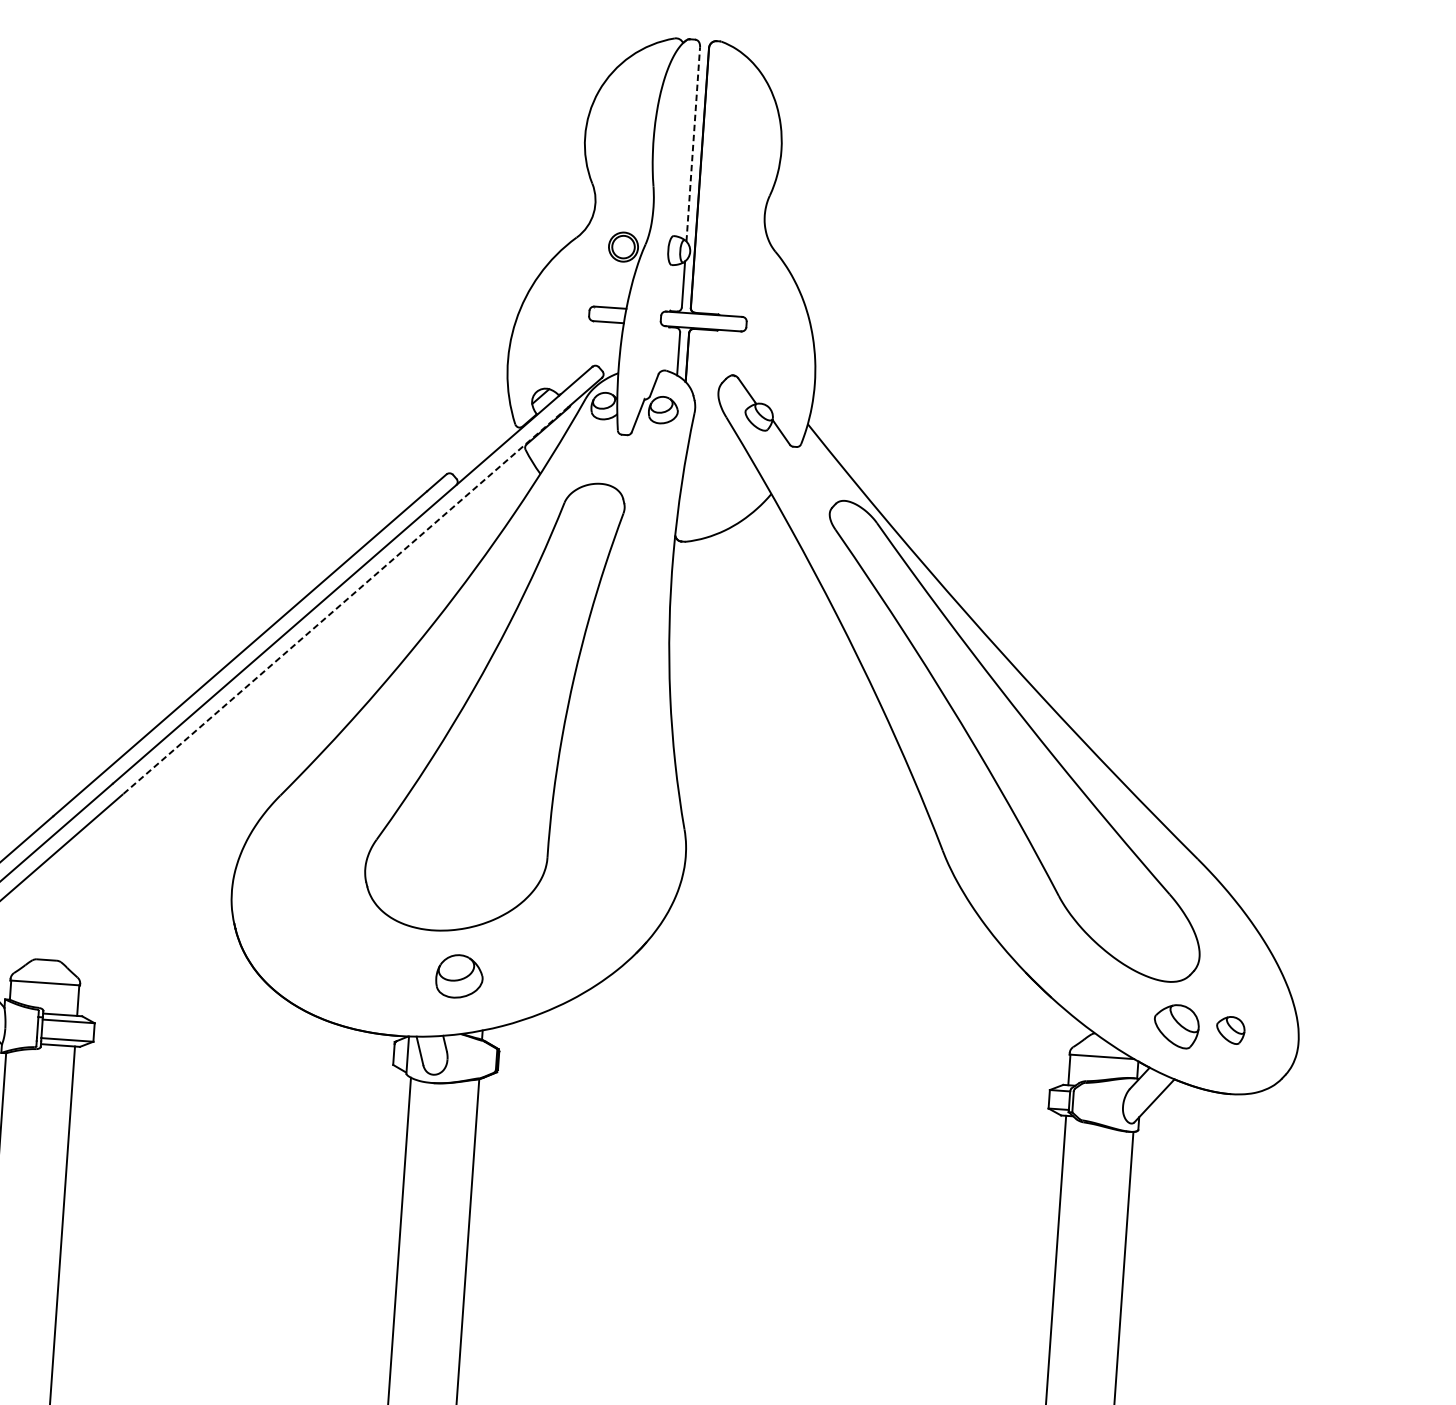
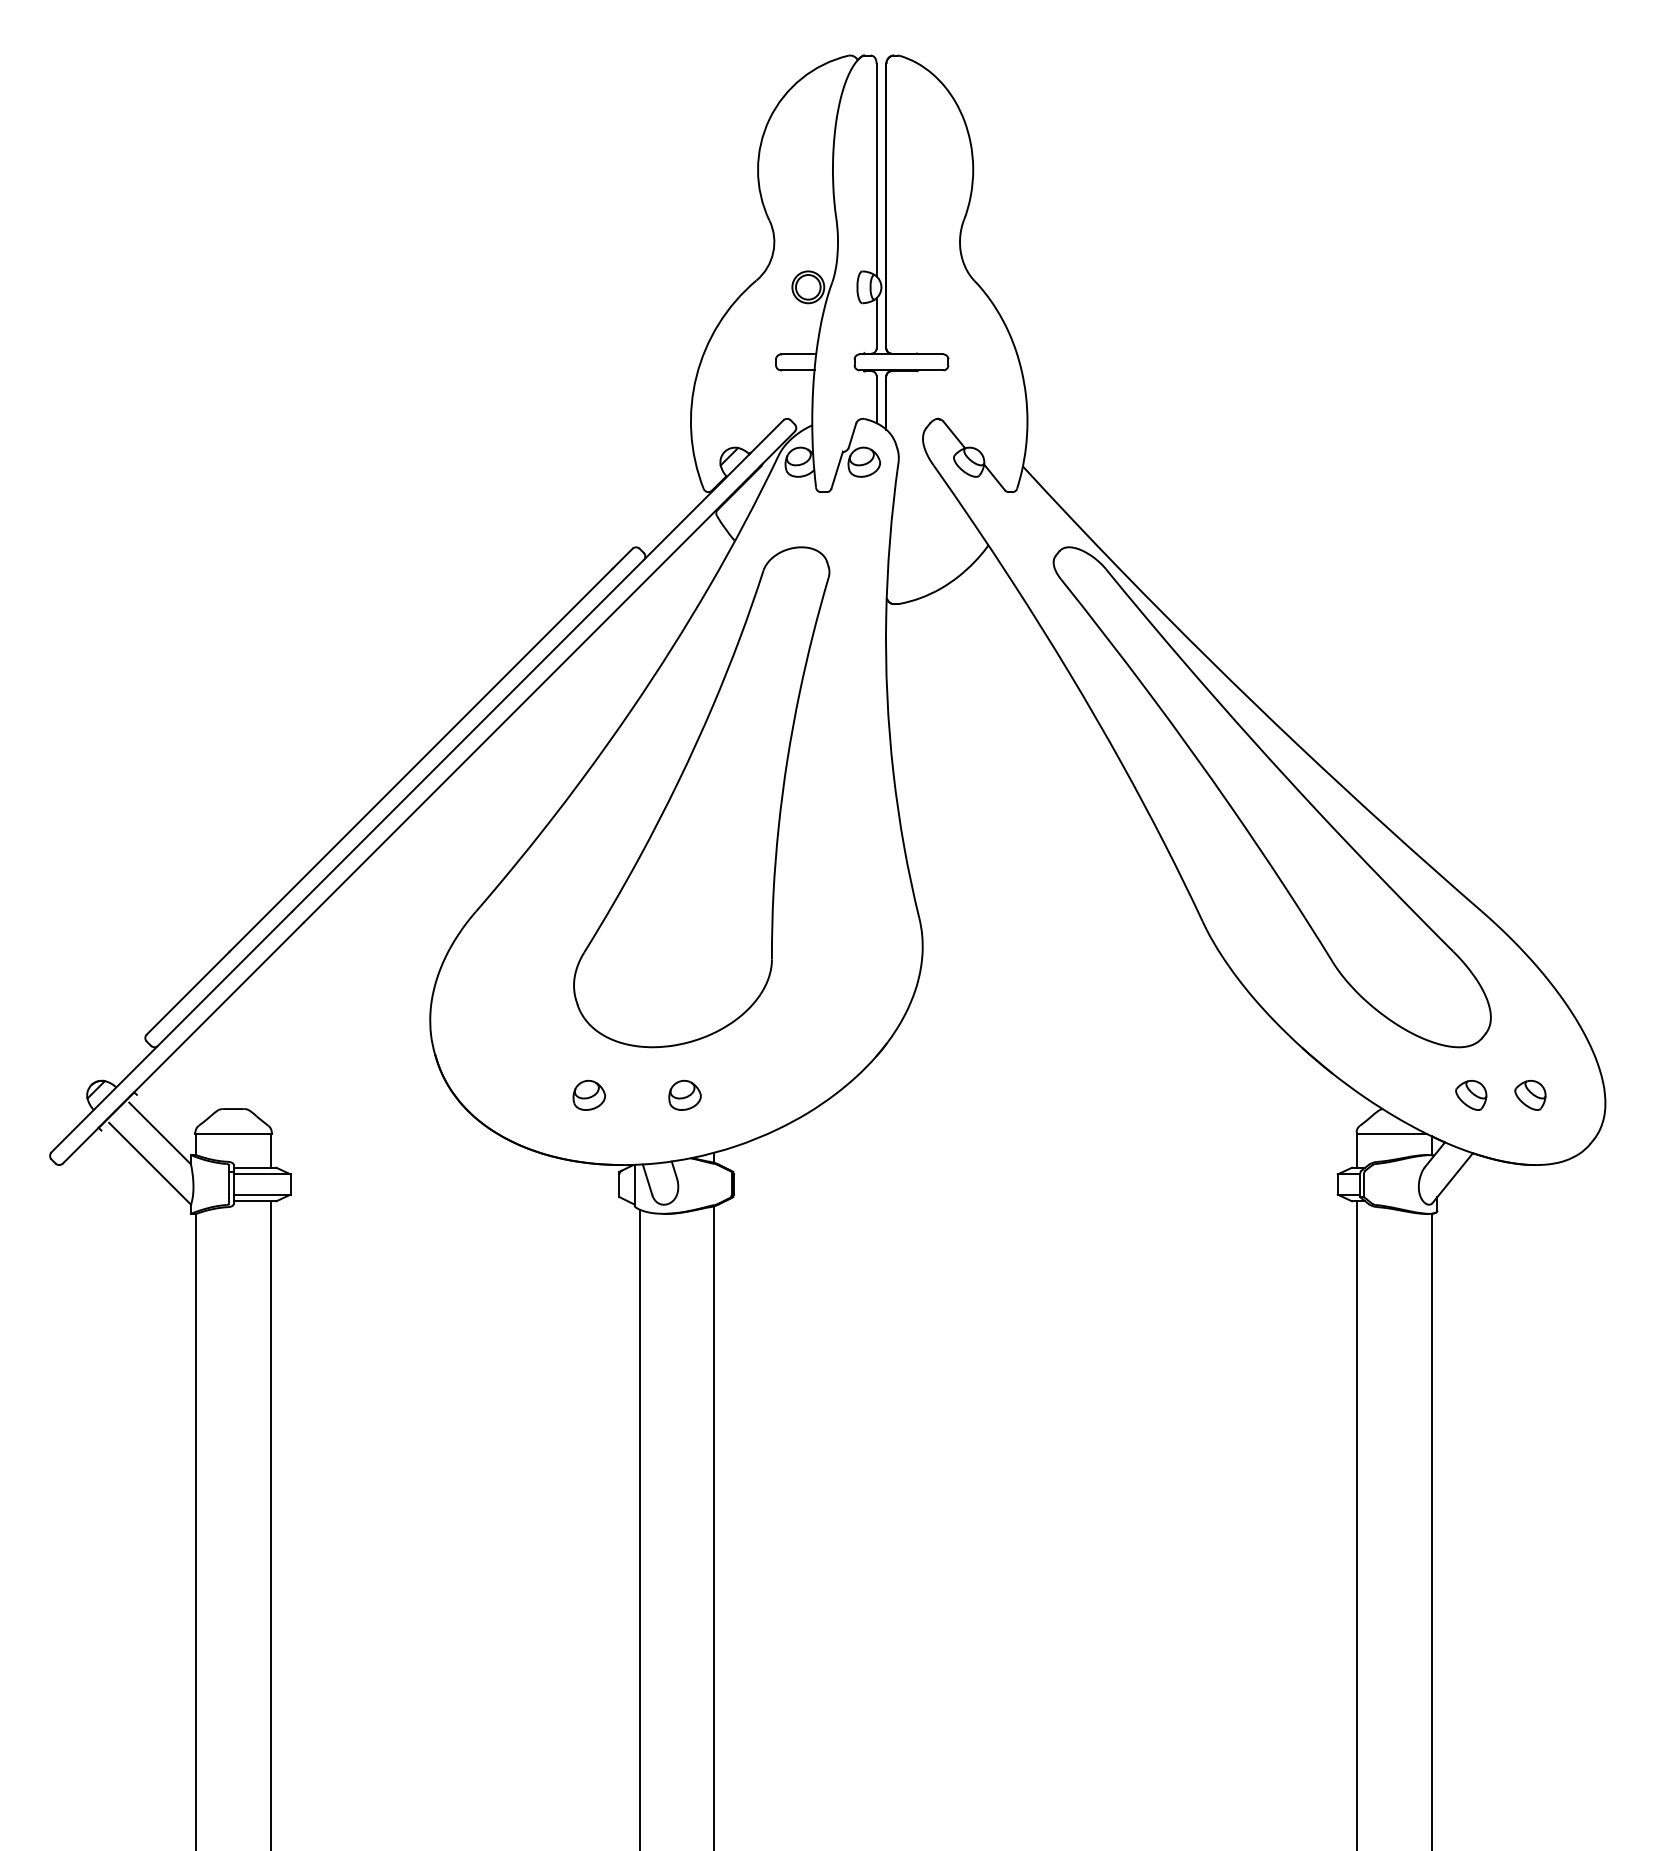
line: (693, 143) -> (876, 169), dashed -> solid
line: (345, 600) -> (531, 694), dashed -> solid
part: (371, 969) -> (588, 1094), added
part: (459, 975) -> (684, 1094), size x0.62
part: (1176, 1026) -> (1471, 1095), size x0.62

